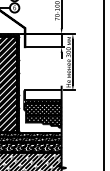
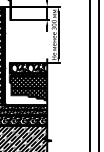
hatch: (42, 94) -> (28, 67), added

